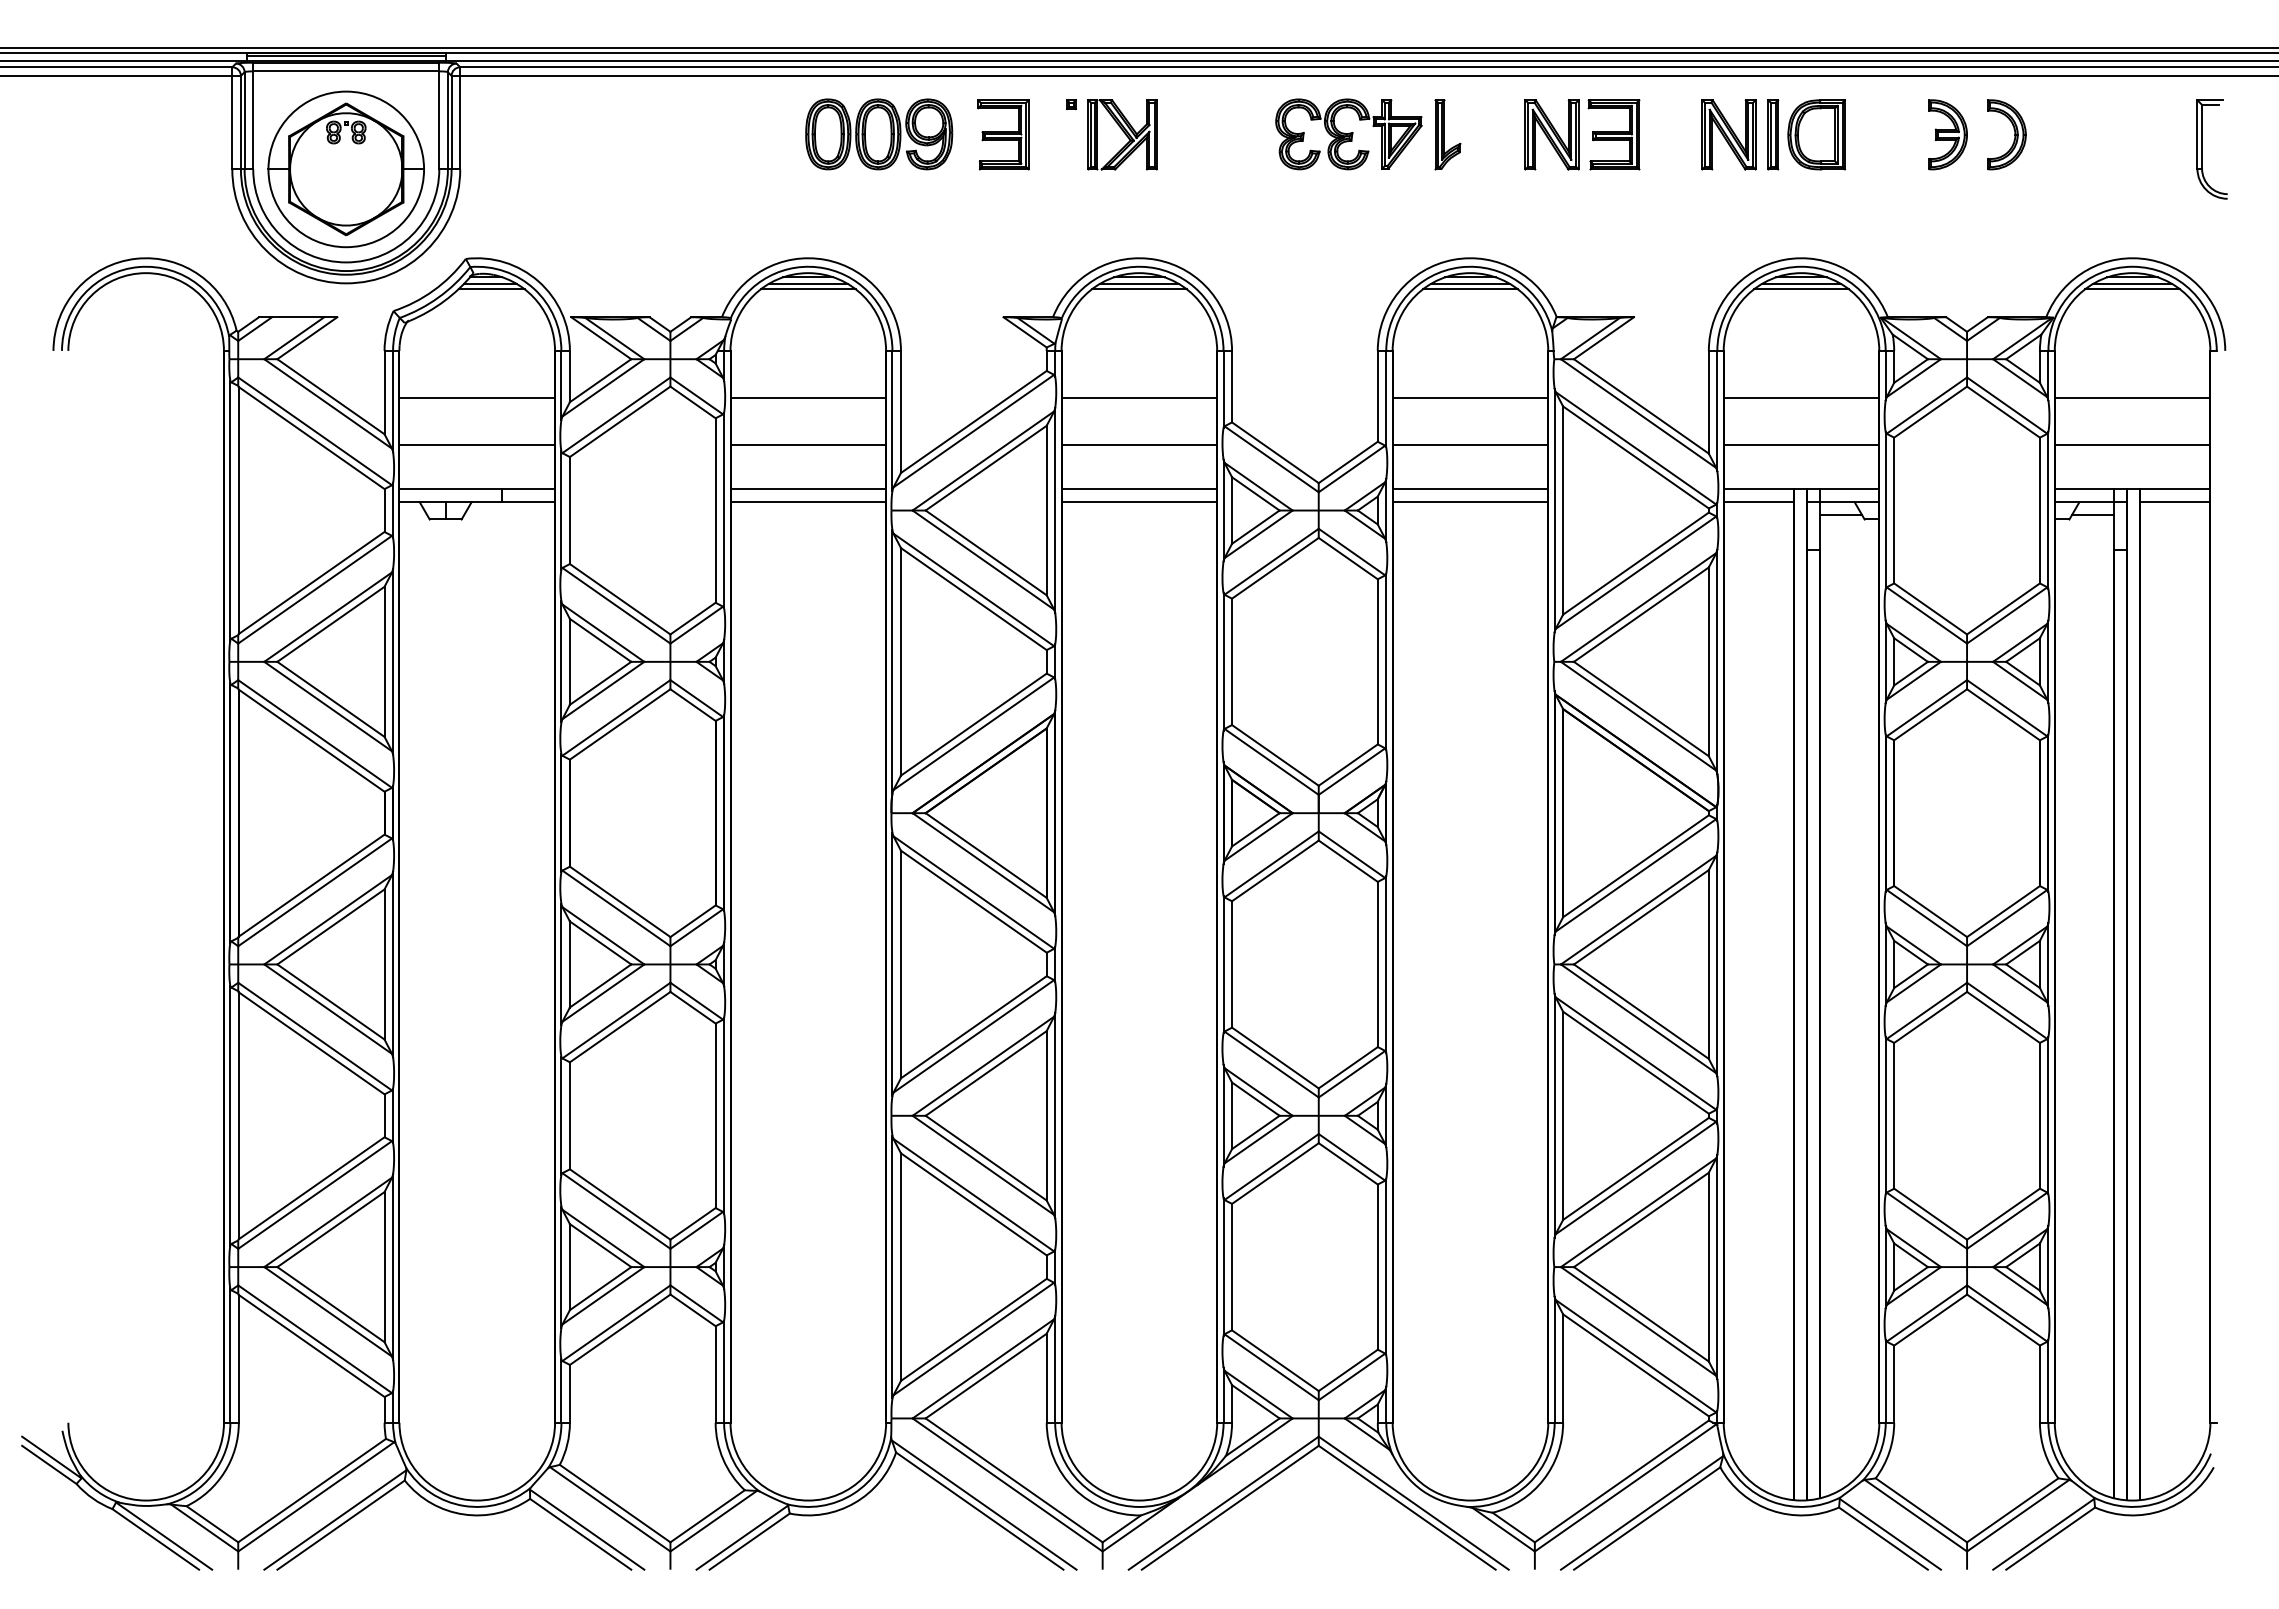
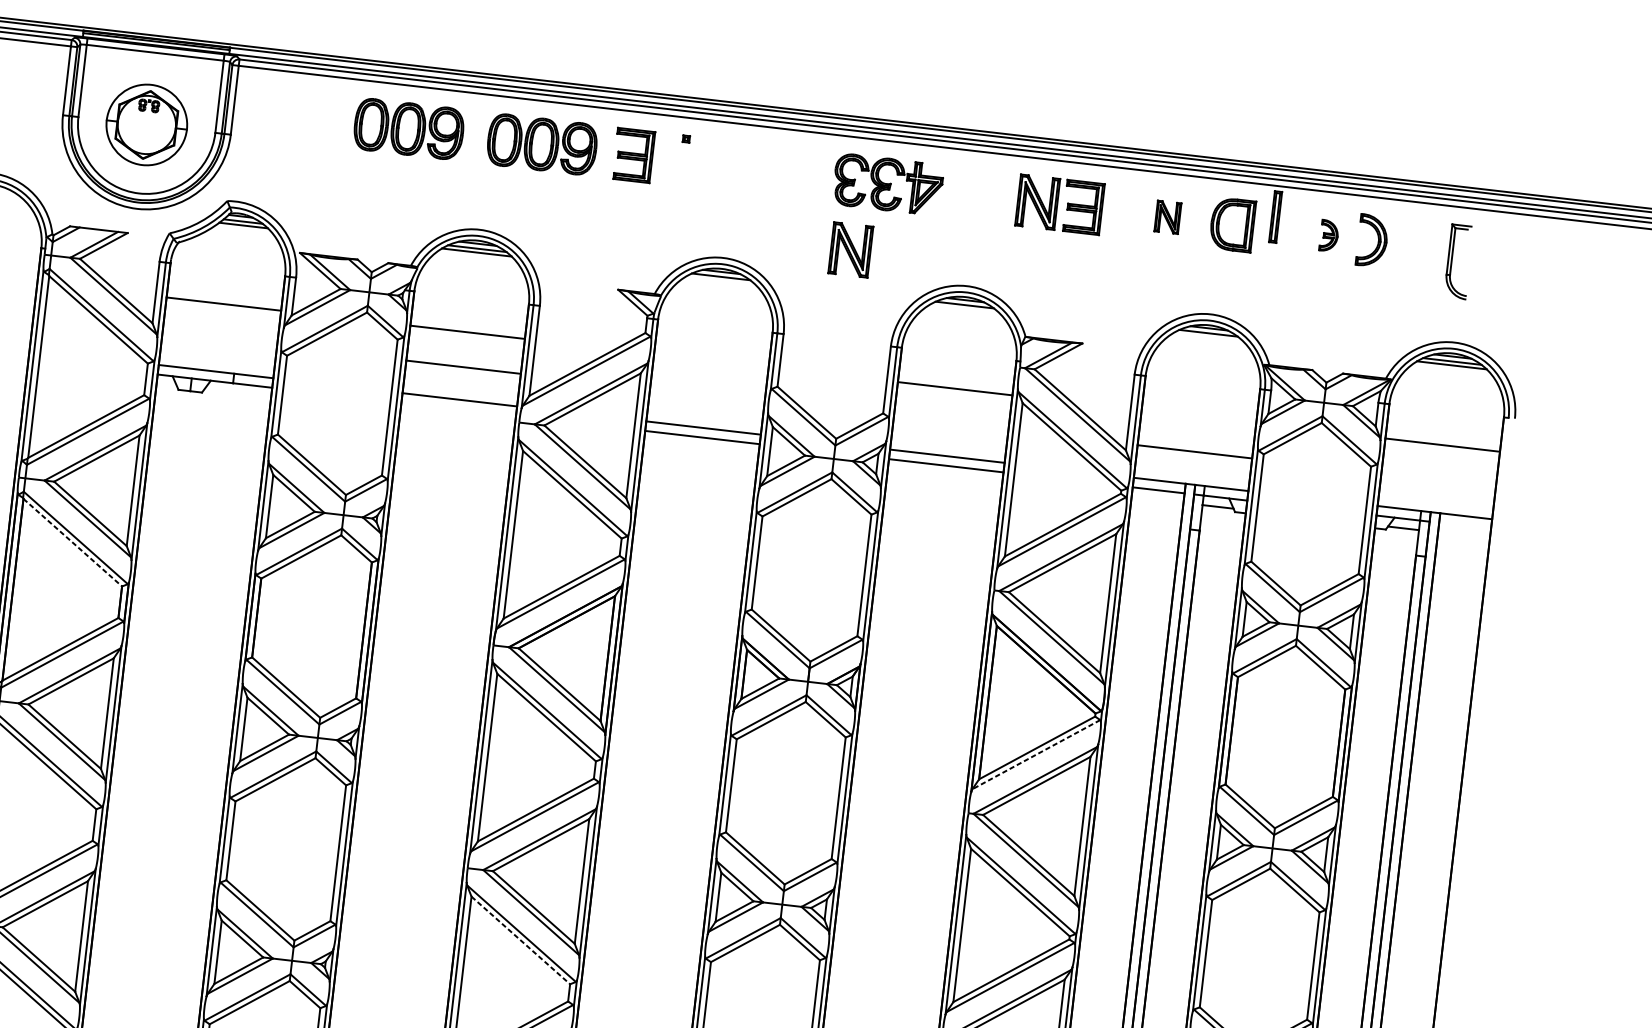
part: (698, 134) -> (409, 129), added
part: (1122, 134) -> (721, 165), removed
part: (1447, 134) -> (960, 193), removed
part: (1728, 134) -> (1167, 217), size x0.6
part: (1773, 134) -> (1275, 216), moved
part: (1947, 134) -> (1328, 235), size x0.6
part: (2202, 149) -> (1452, 261), moved
part: (345, 169) -> (146, 124), size x0.7
part: (1308, 227) -> (850, 249), added
line: (1138, 289) -> (719, 280), removed
line: (1470, 289) -> (964, 309), removed
line: (1801, 289) -> (1208, 337), removed
line: (1139, 397) -> (711, 360), removed
line: (1801, 397) -> (1198, 416), removed
line: (477, 444) -> (220, 338), removed
line: (1139, 444) -> (707, 395), removed
line: (1470, 444) -> (951, 423), removed
line: (2132, 444) -> (1438, 479), removed
line: (808, 502) -> (458, 409), removed
line: (2174, 502) -> (1464, 525), removed
line: (311, 740) -> (72, 542), solid -> dashed
line: (1635, 875) -> (1036, 754), solid -> dashed
line: (973, 1204) -> (520, 940), solid -> dashed

